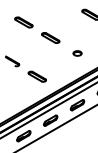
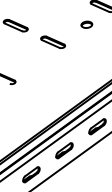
part: (77, 53) -> (86, 24), moved
part: (36, 76) -> (39, 94), removed

